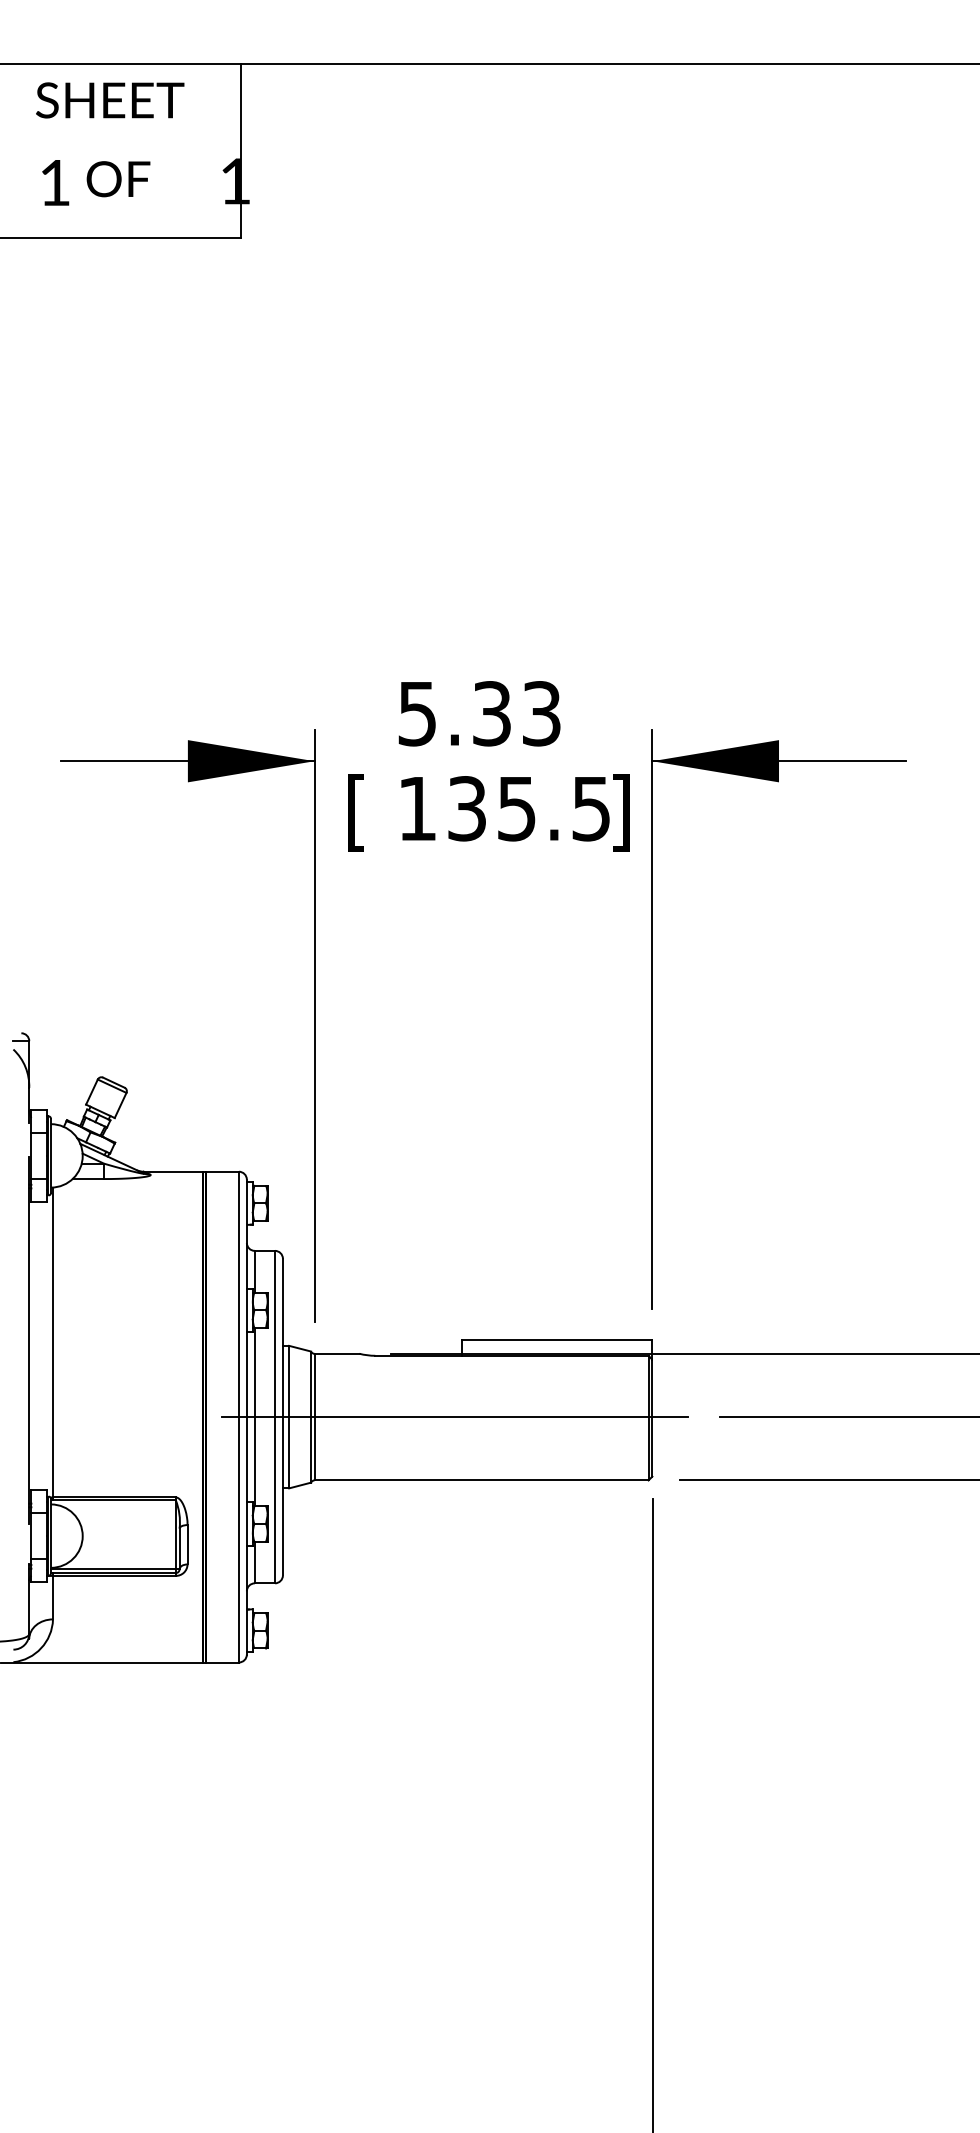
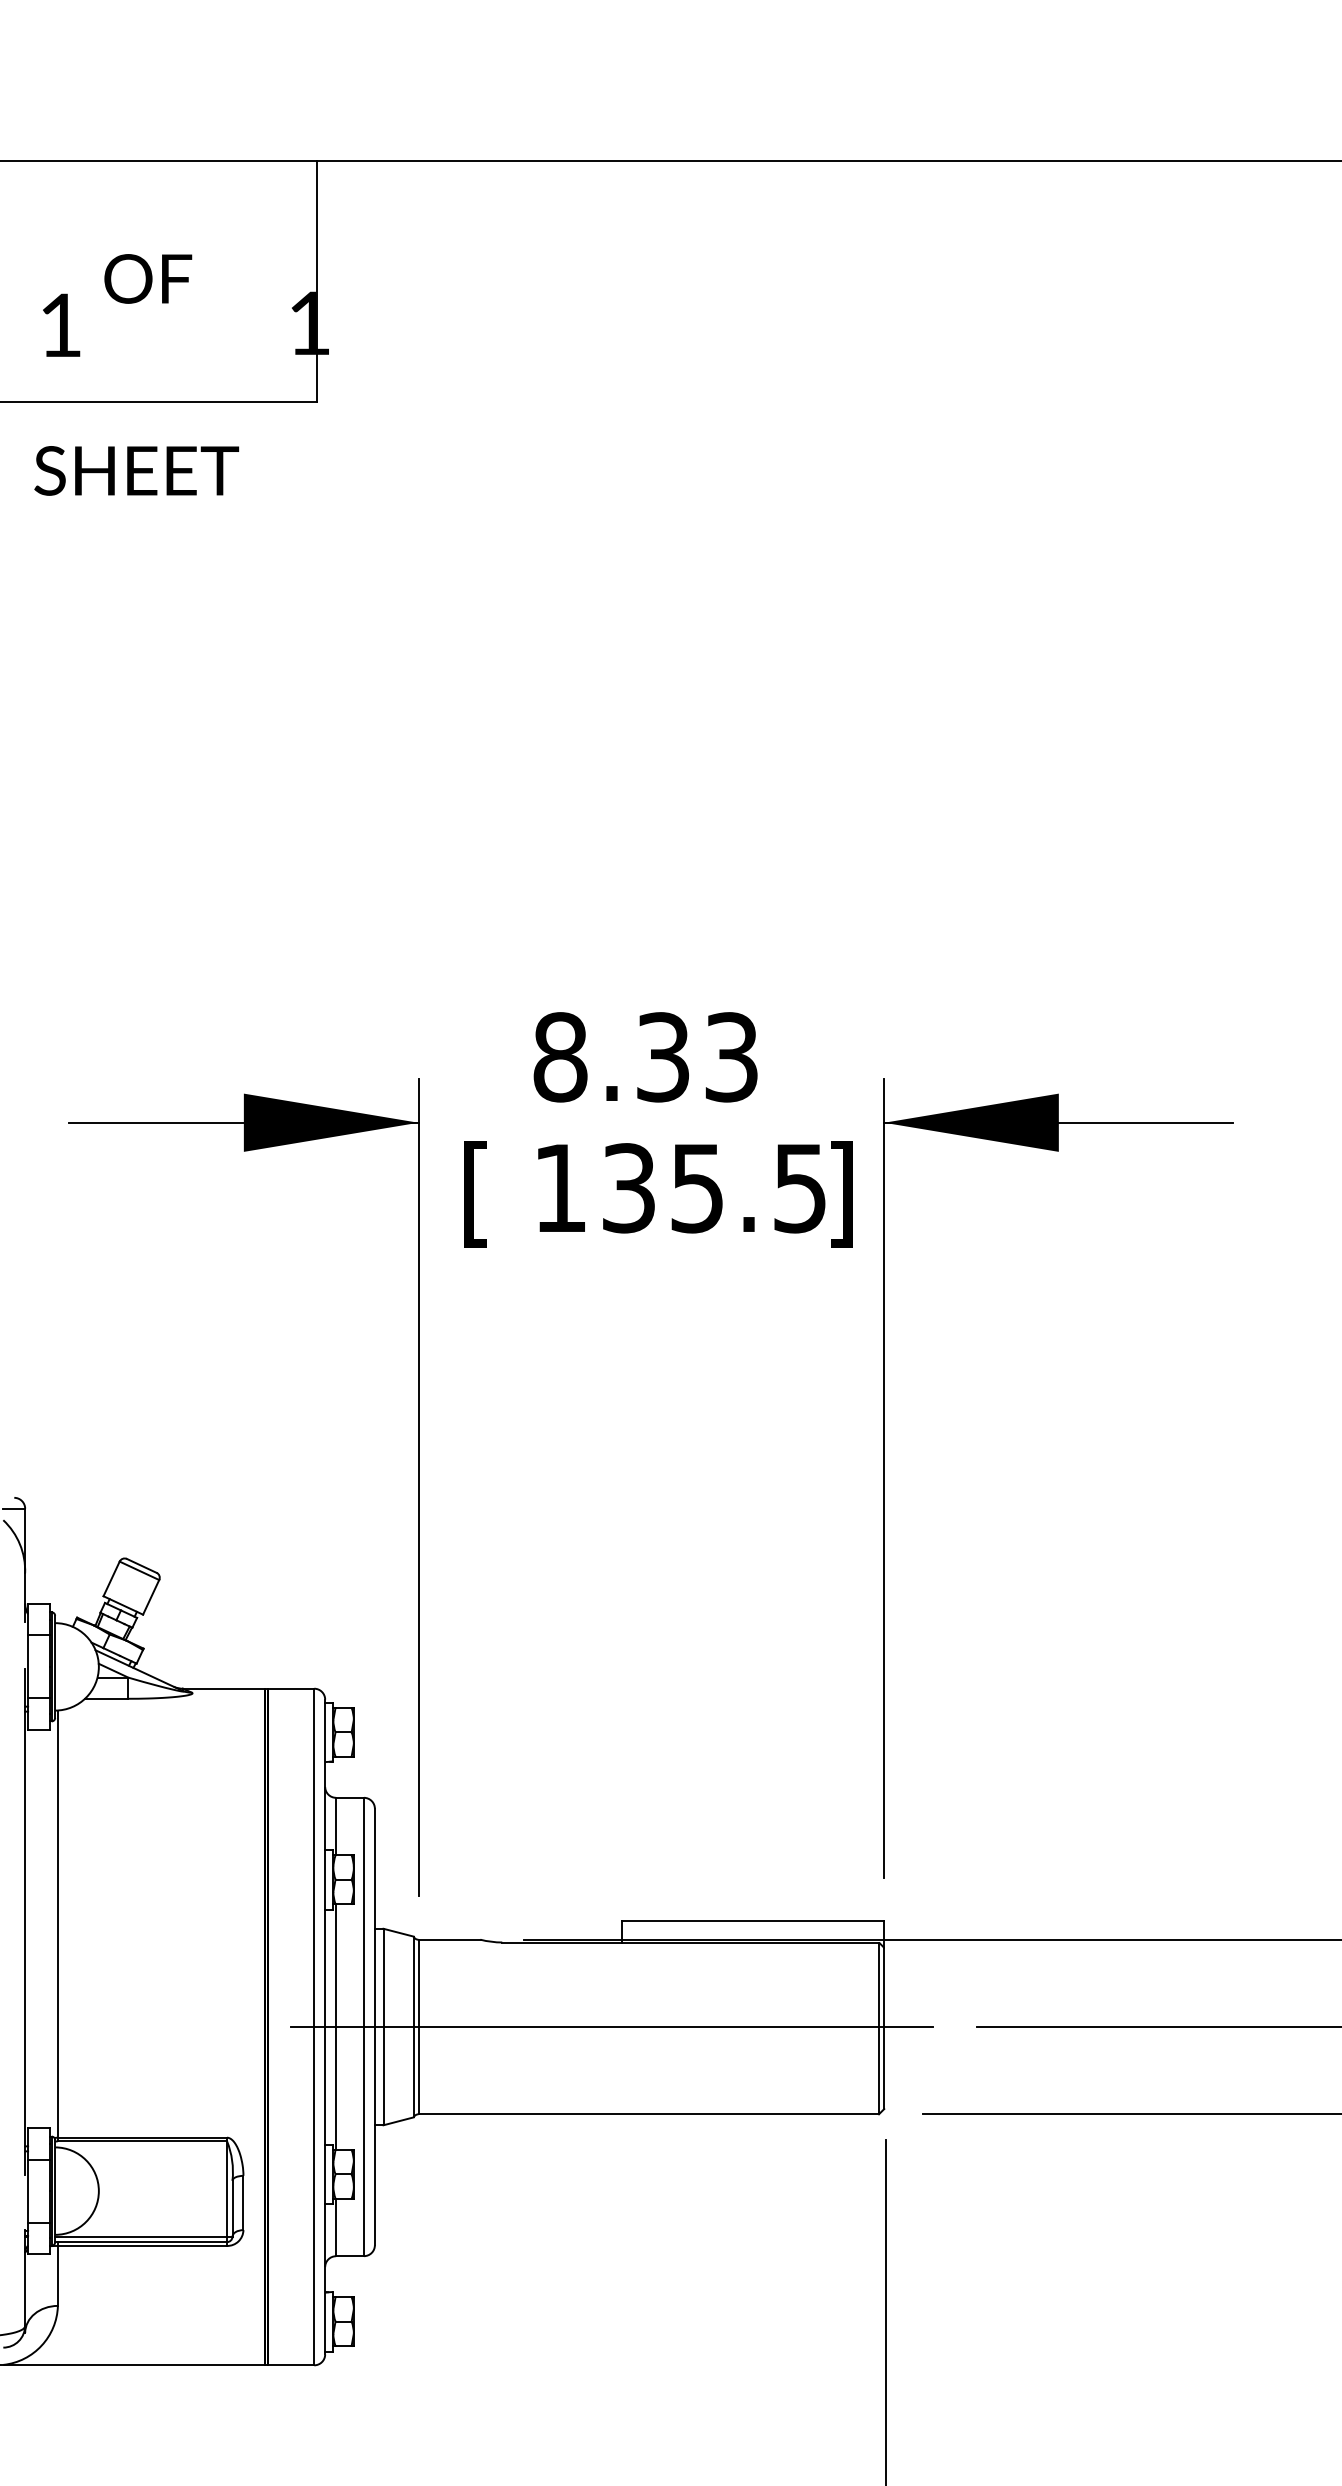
text: (110, 100) -> (137, 470), moved
text: (118, 179) -> (148, 279), moved
text: (417, 713) -> (560, 1056), 5.33 -> 8.33

